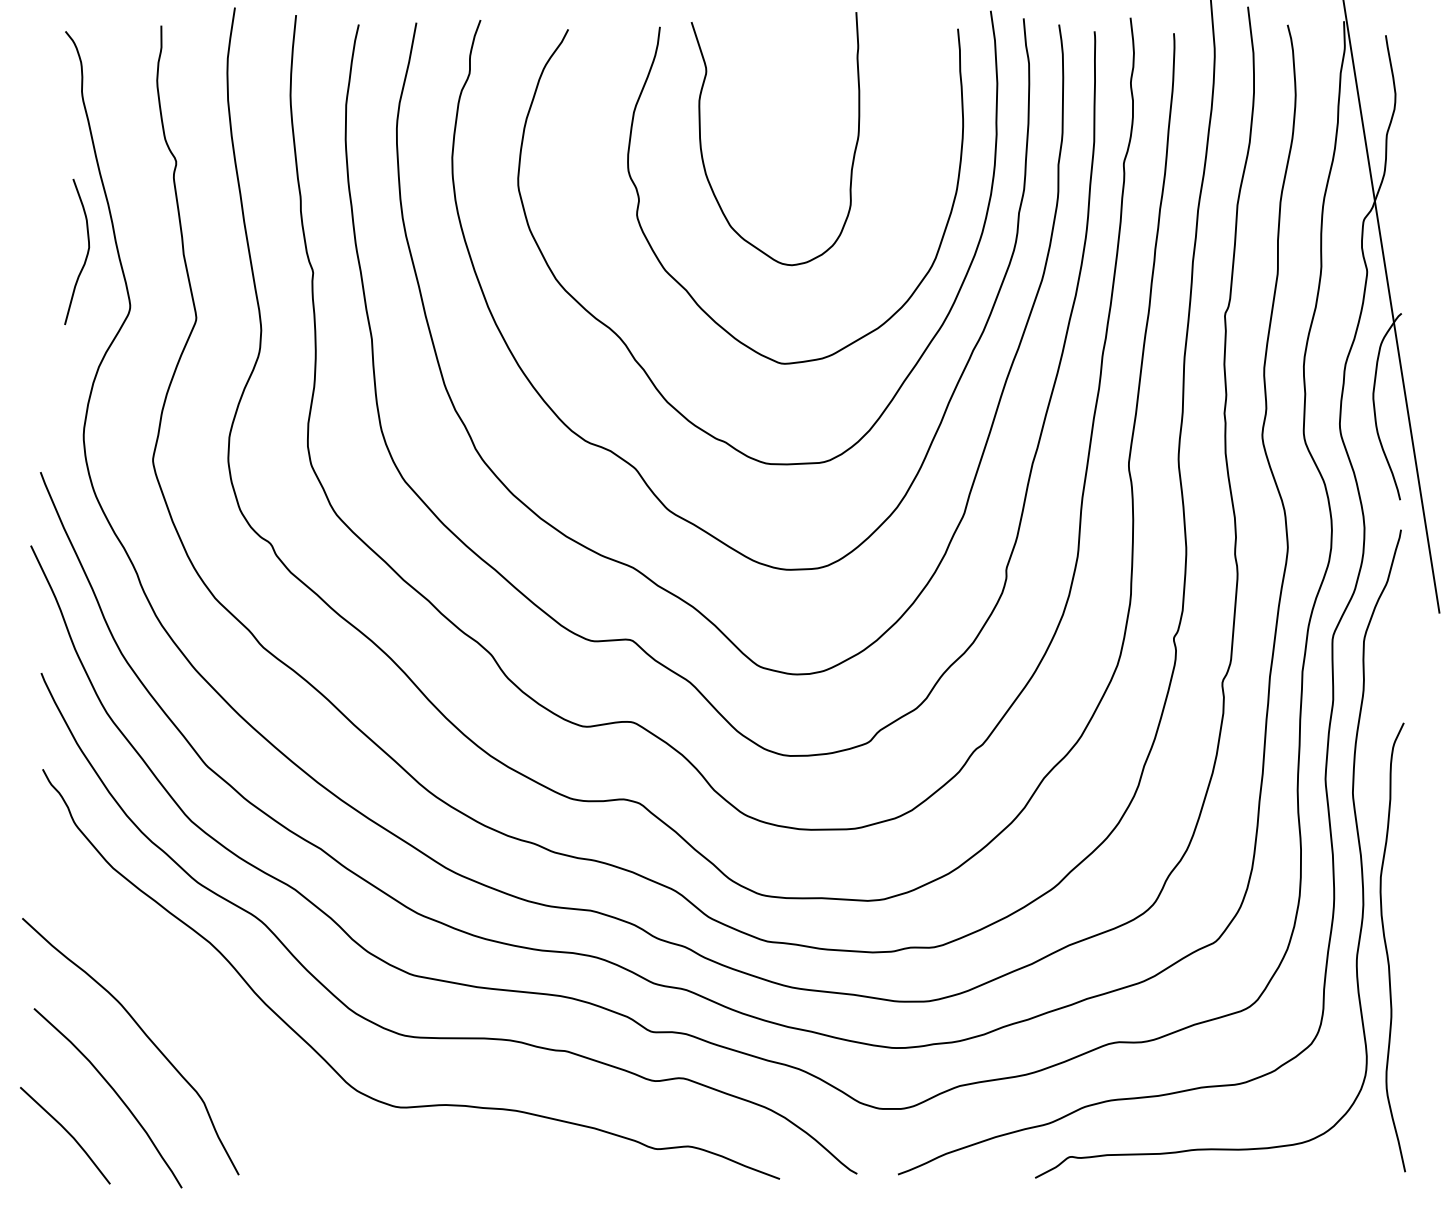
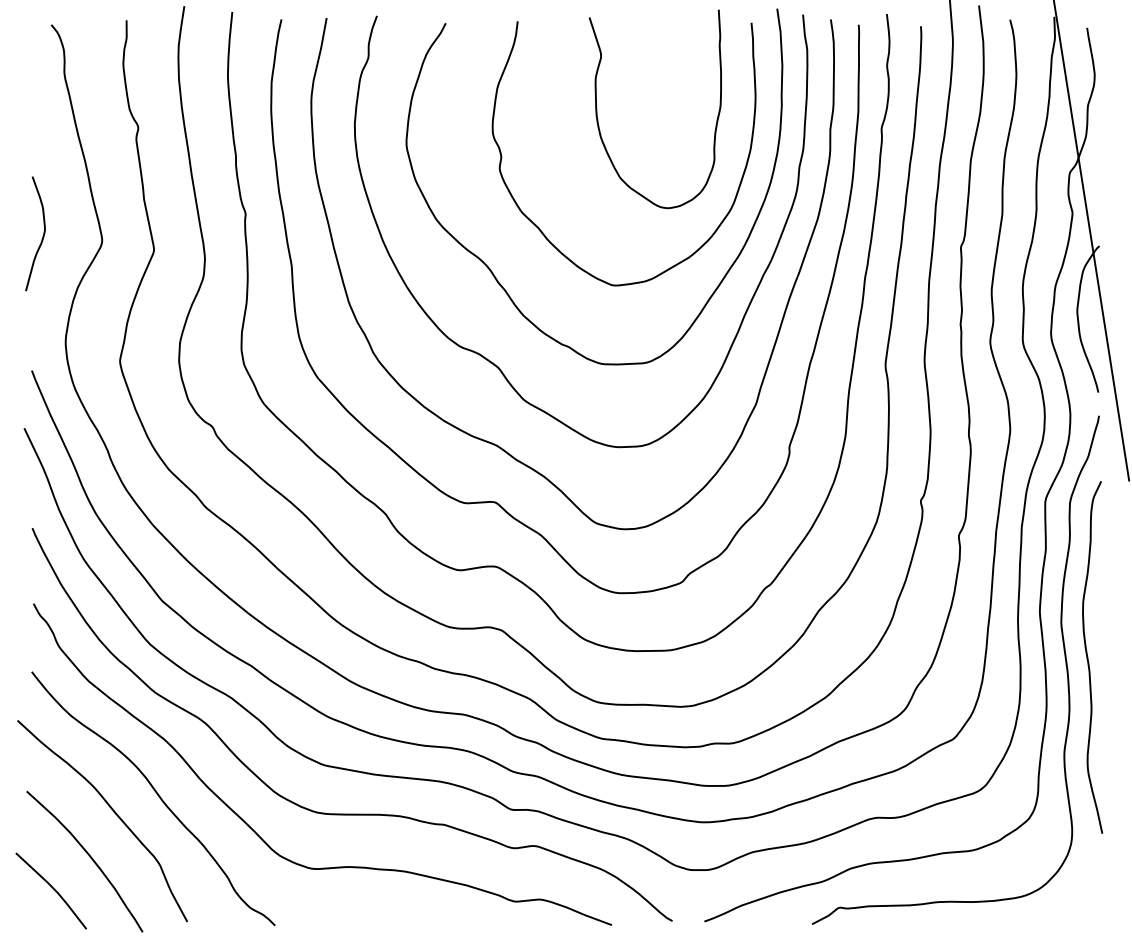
curve: (703, 152) -> (598, 119), moved
curve: (86, 254) -> (42, 235), moved
curve: (1387, 947) -> (1088, 657), moved
curve: (199, 1012) -> (156, 794), added

